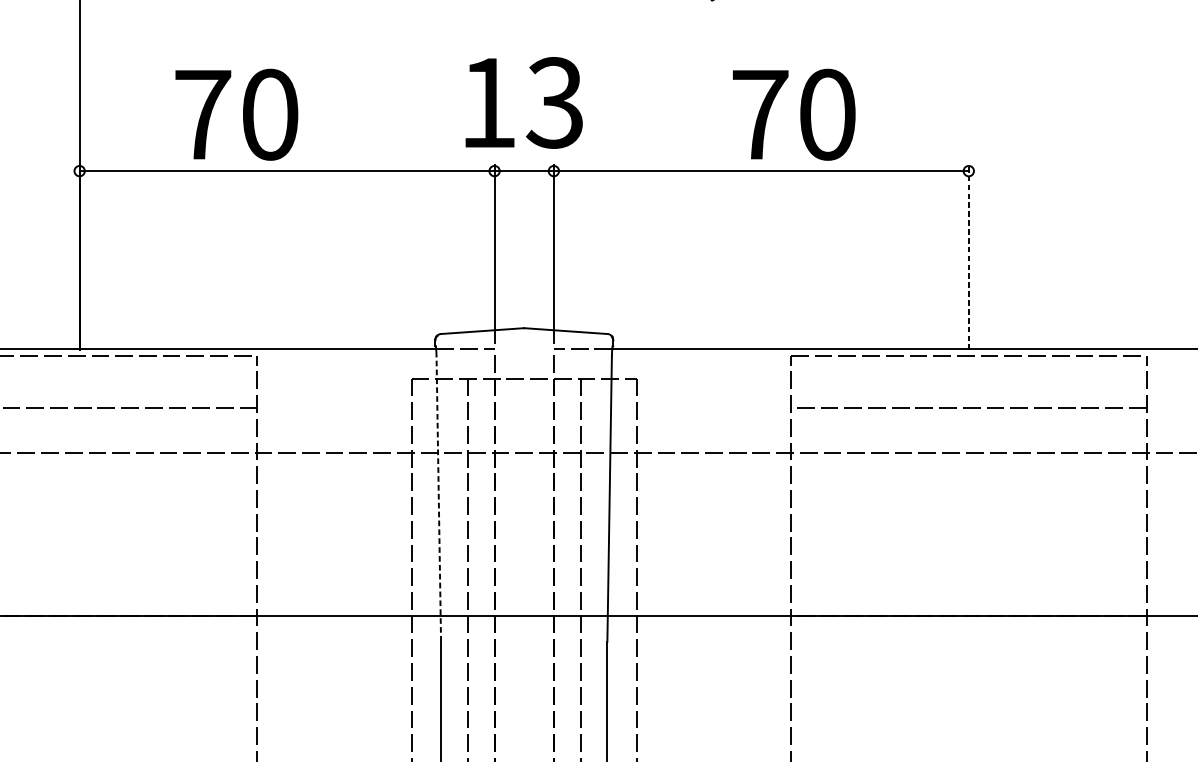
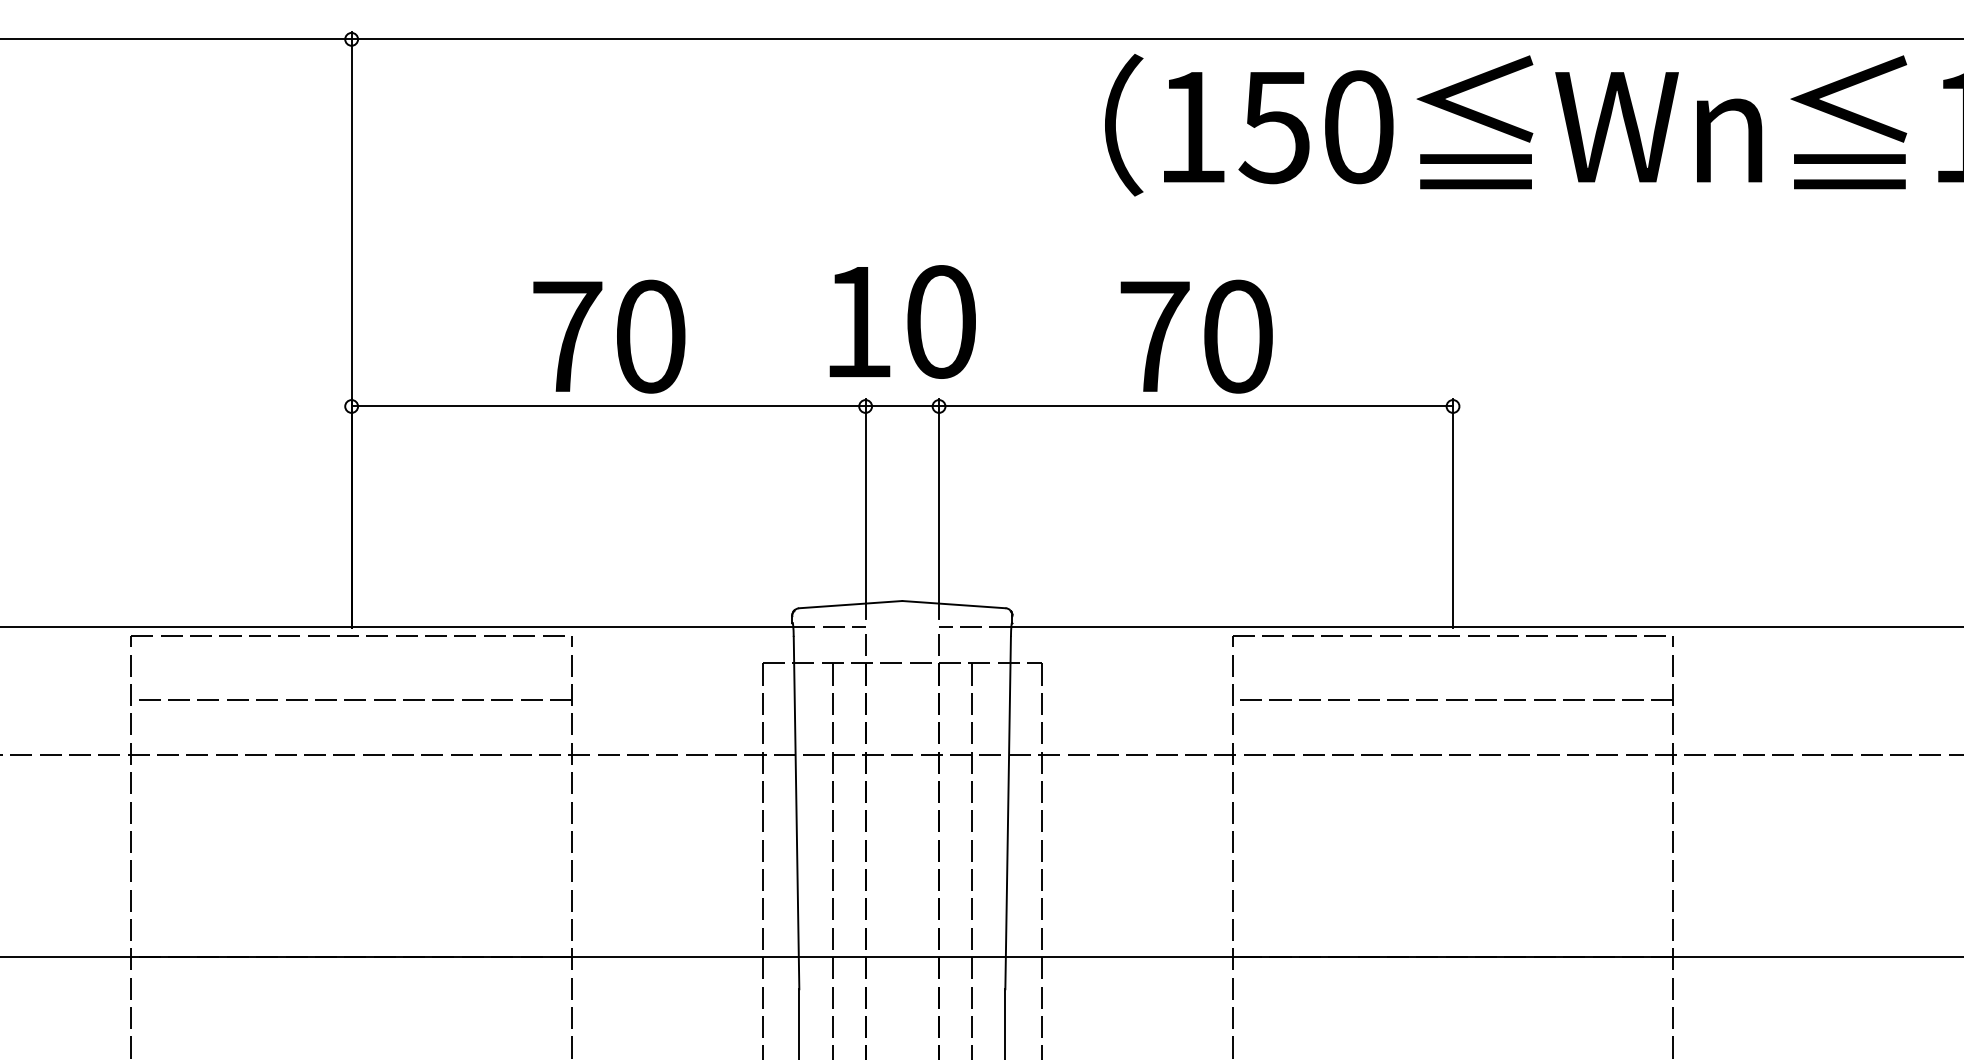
text: (554, 102) -> (939, 321), 13 -> 10
text: (236, 114) -> (609, 336), moved
text: (793, 114) -> (1196, 336), moved
line: (969, 257) -> (1453, 513), dashed -> solid
line: (438, 498) -> (796, 812), dashed -> solid

